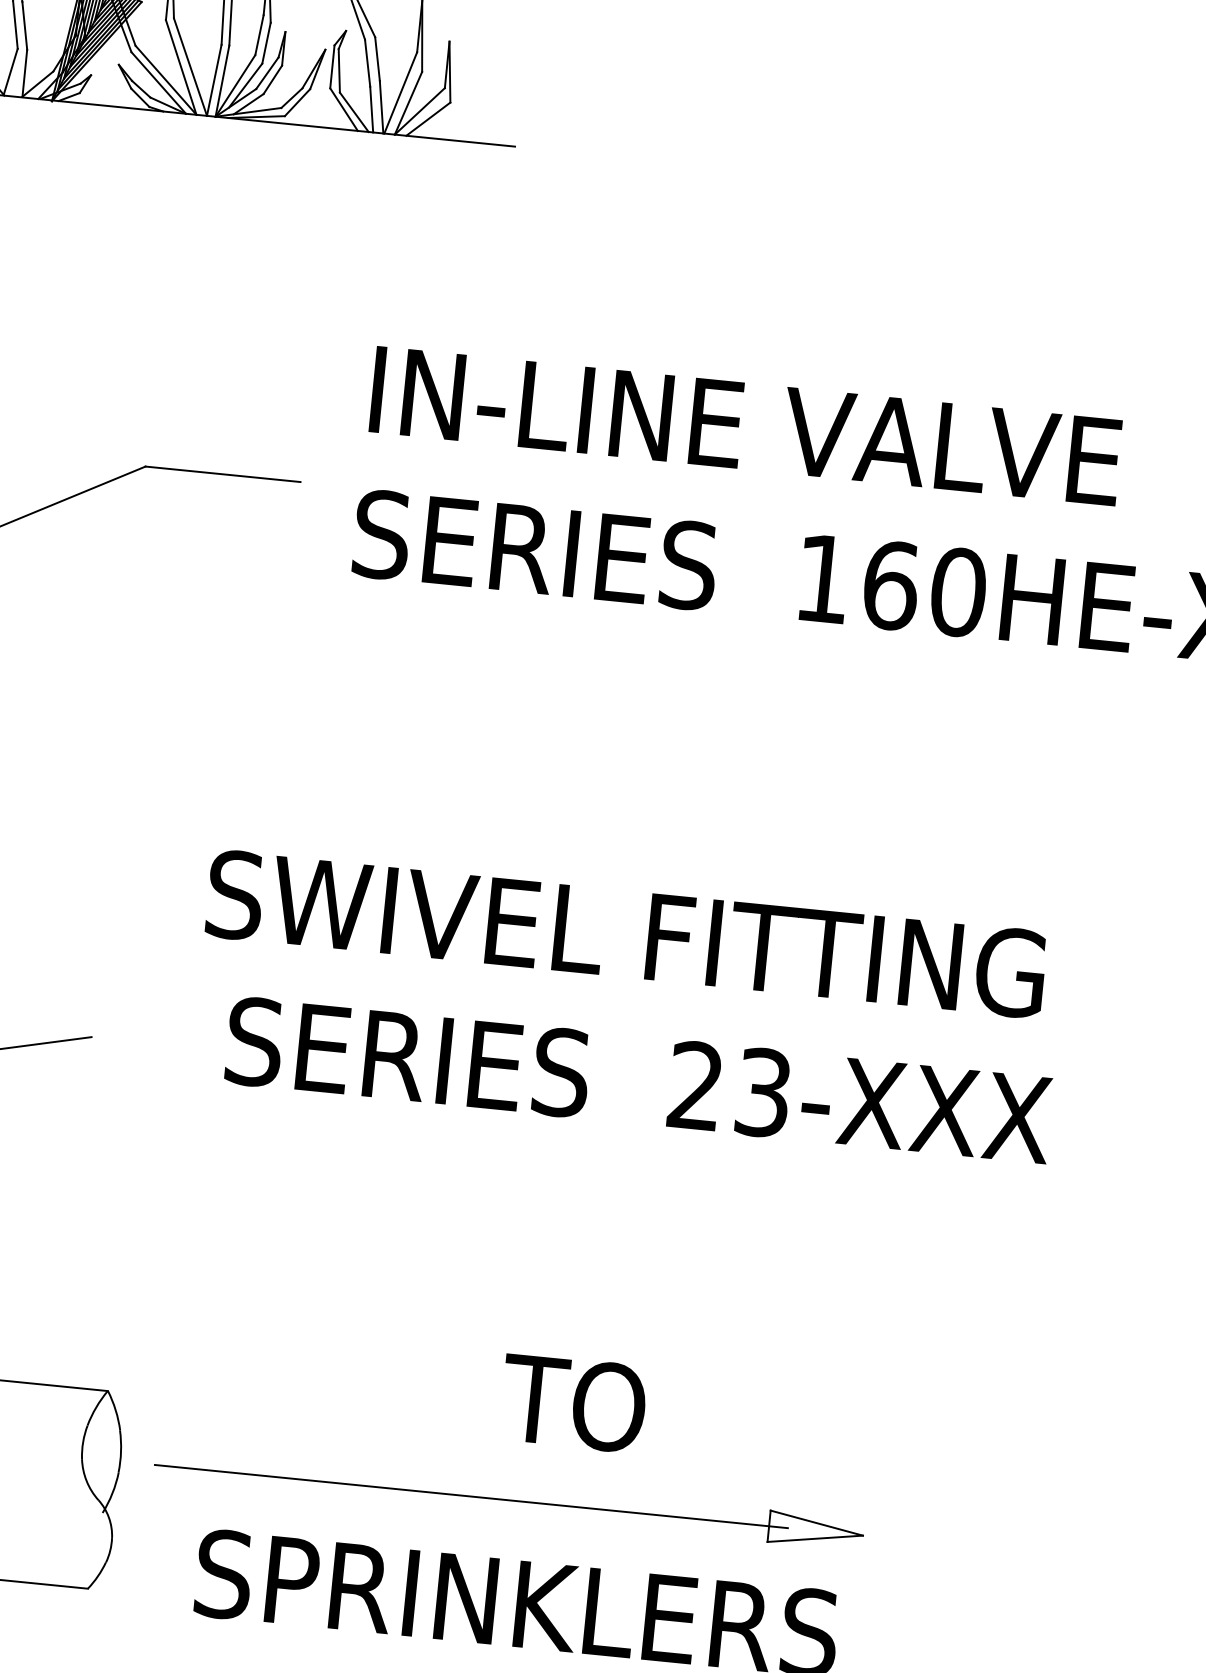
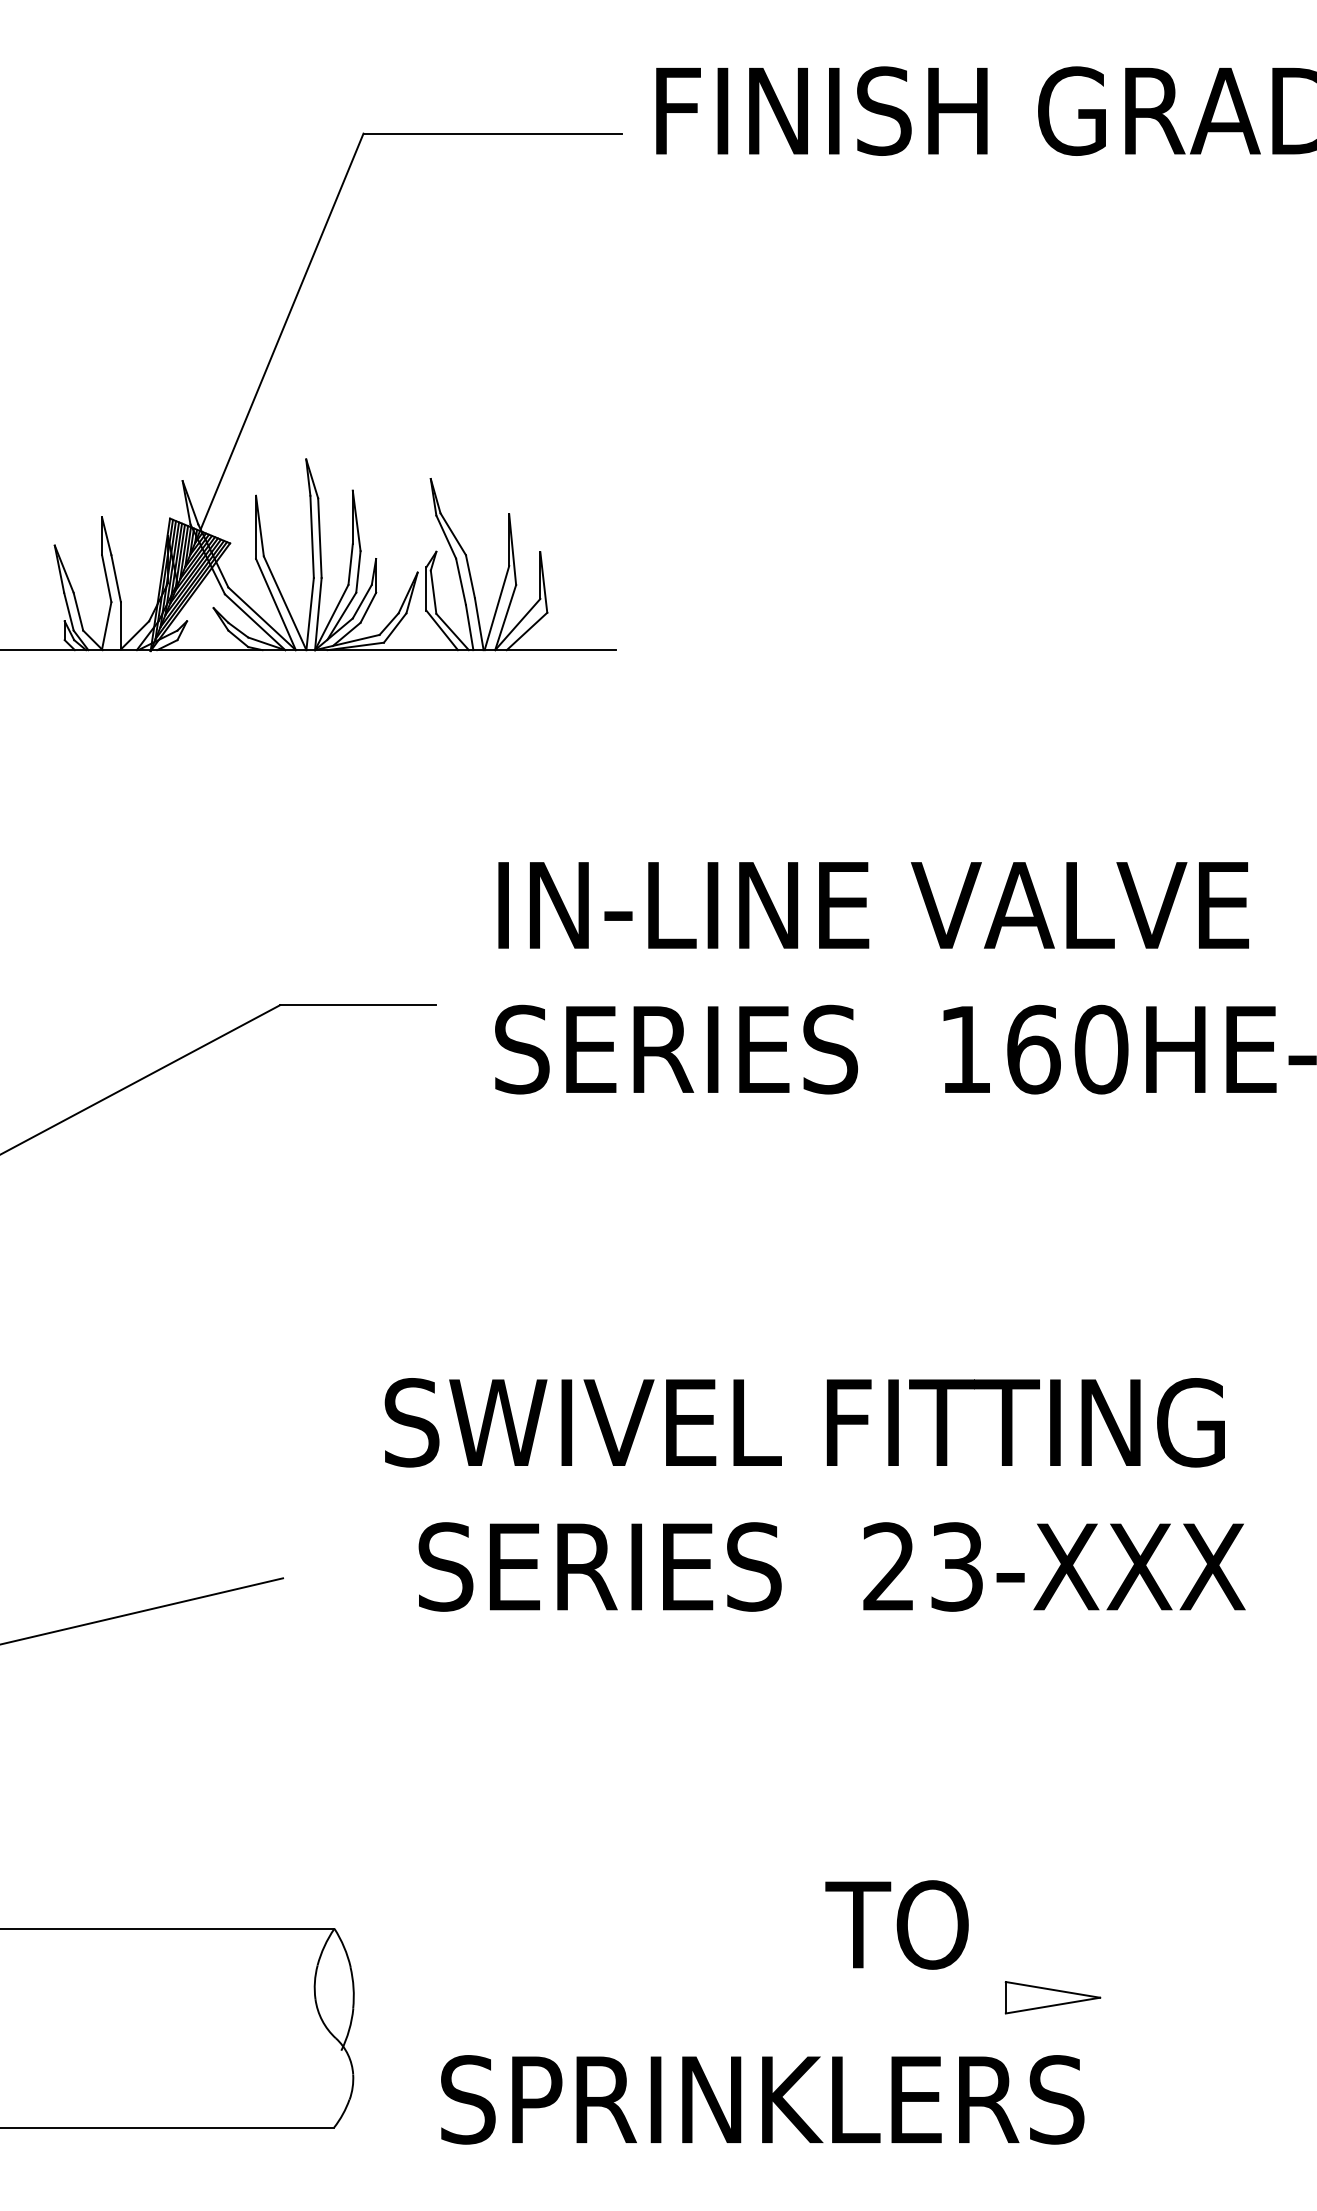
text: (573, 1402) -> (896, 1924), moved
line: (471, 1496) -> (706, 1997), removed

